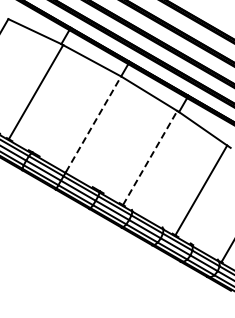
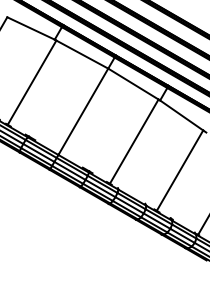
line: (93, 123) -> (83, 110), dashed -> solid
line: (150, 157) -> (134, 141), dashed -> solid

